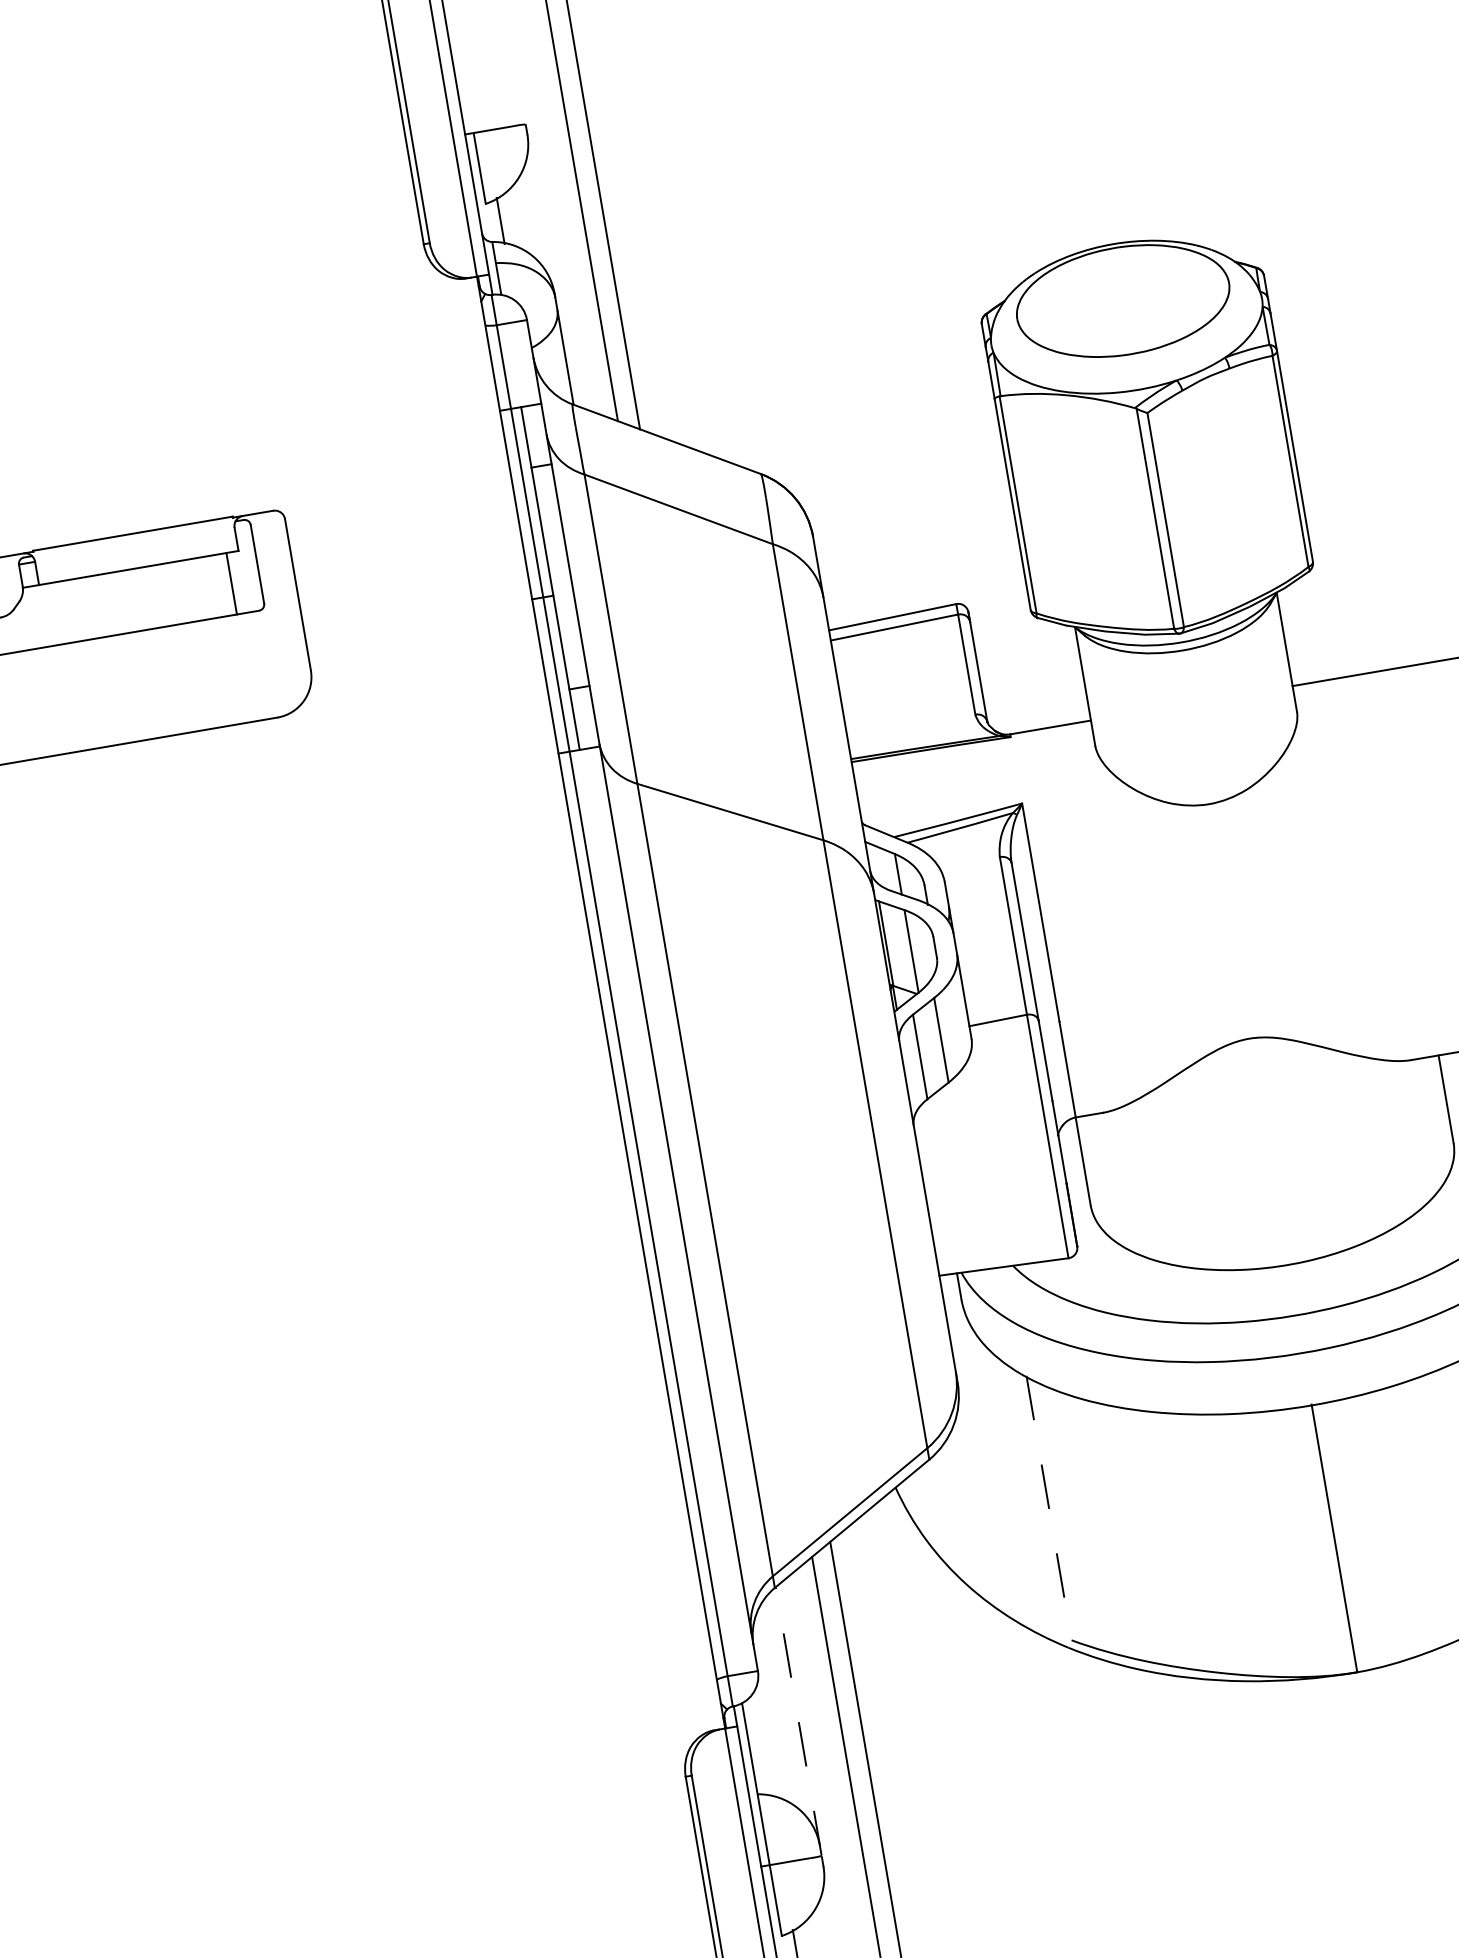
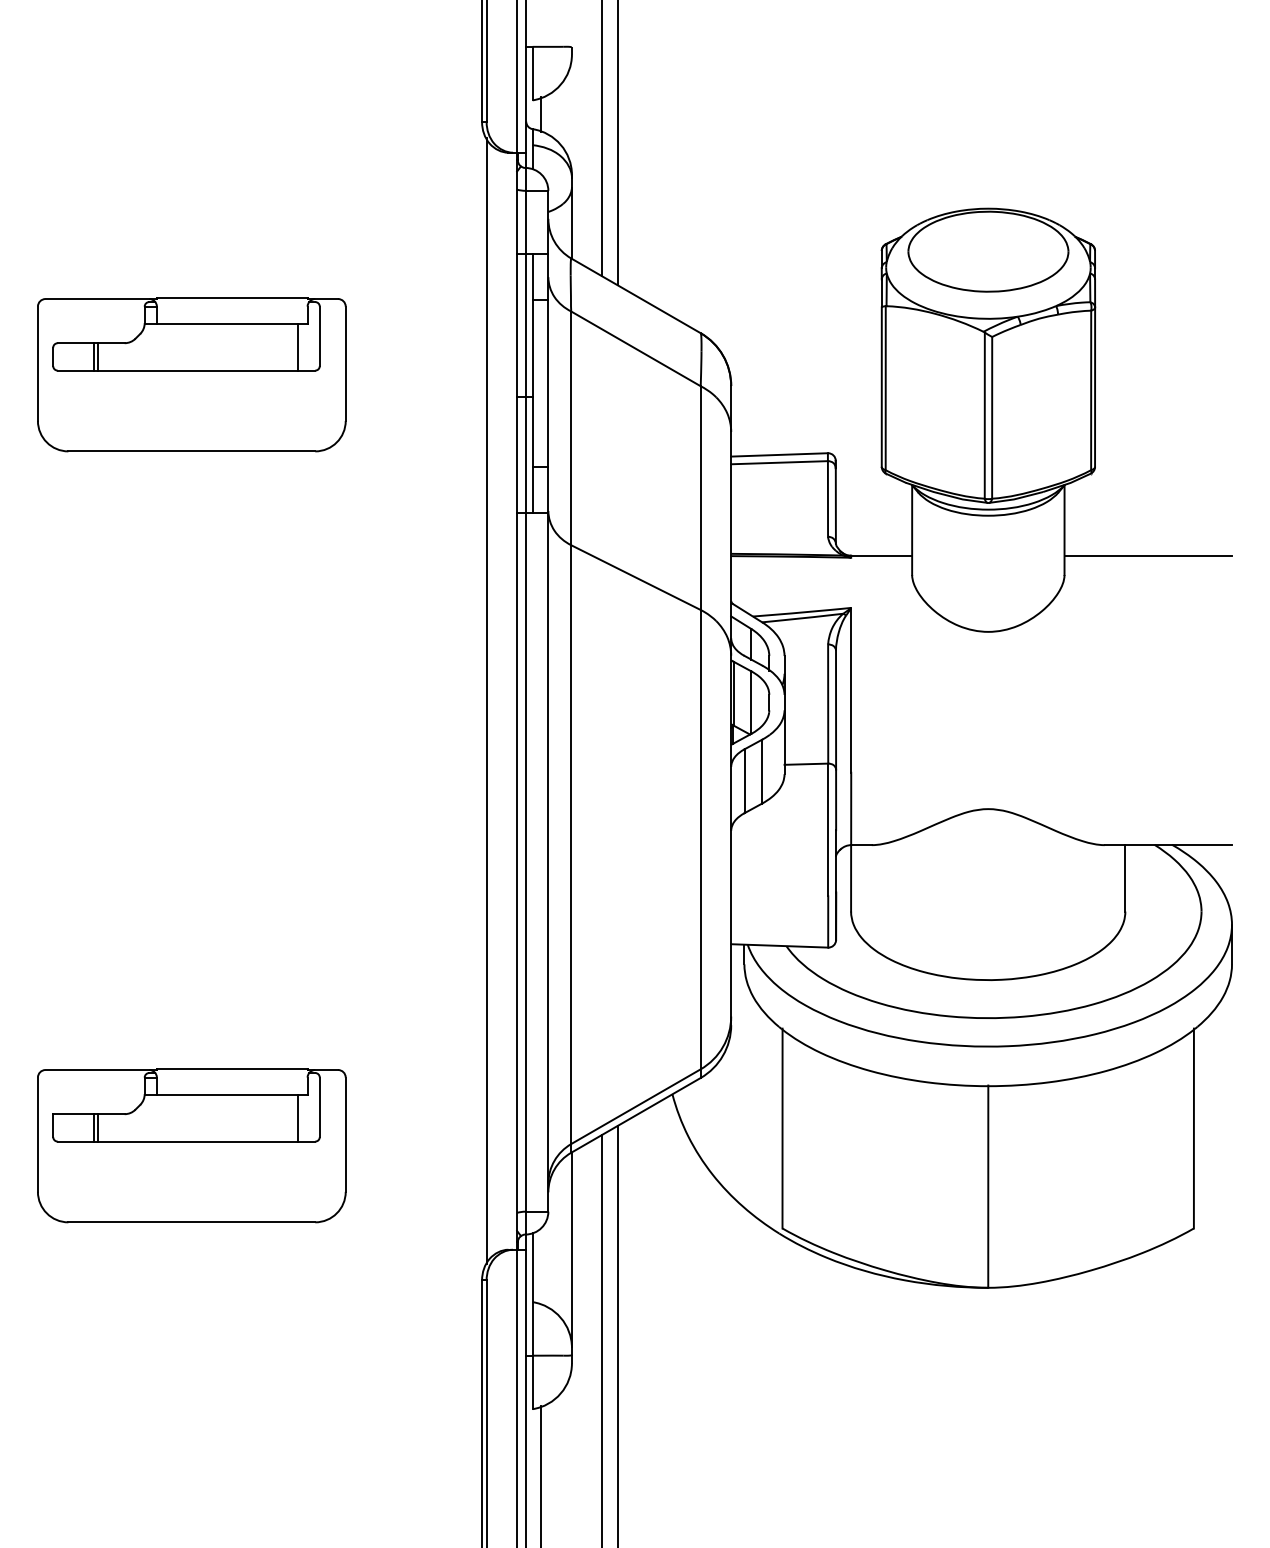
line: (560, 1009) -> (486, 701), added
line: (1048, 1507) -> (782, 1128), dashed -> solid
part: (270, 1664) -> (191, 1145), added
line: (798, 1721) -> (571, 1253), dashed -> solid

